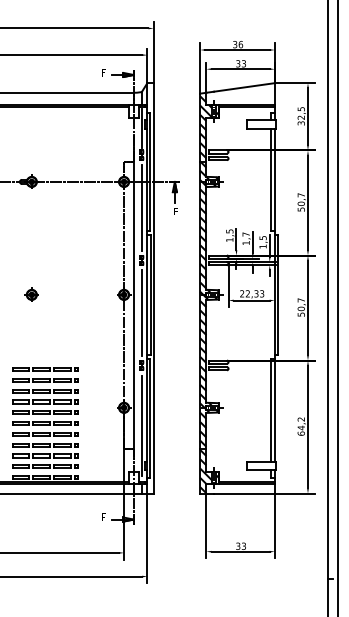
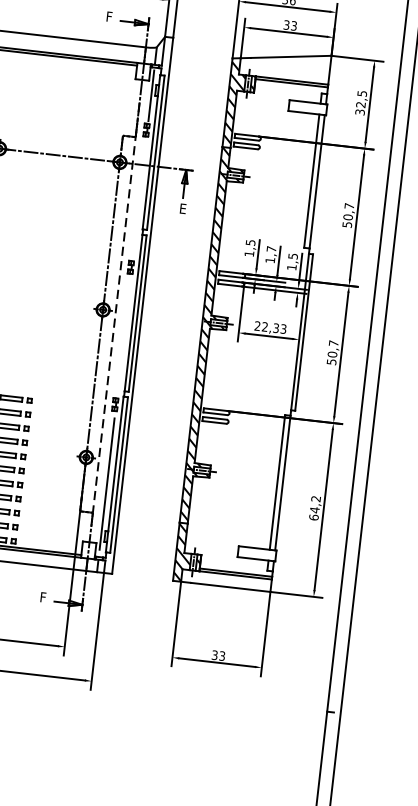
line: (142, 207) -> (140, 198), removed
line: (133, 295) -> (115, 312), solid -> dashed
line: (142, 312) -> (124, 335), removed

